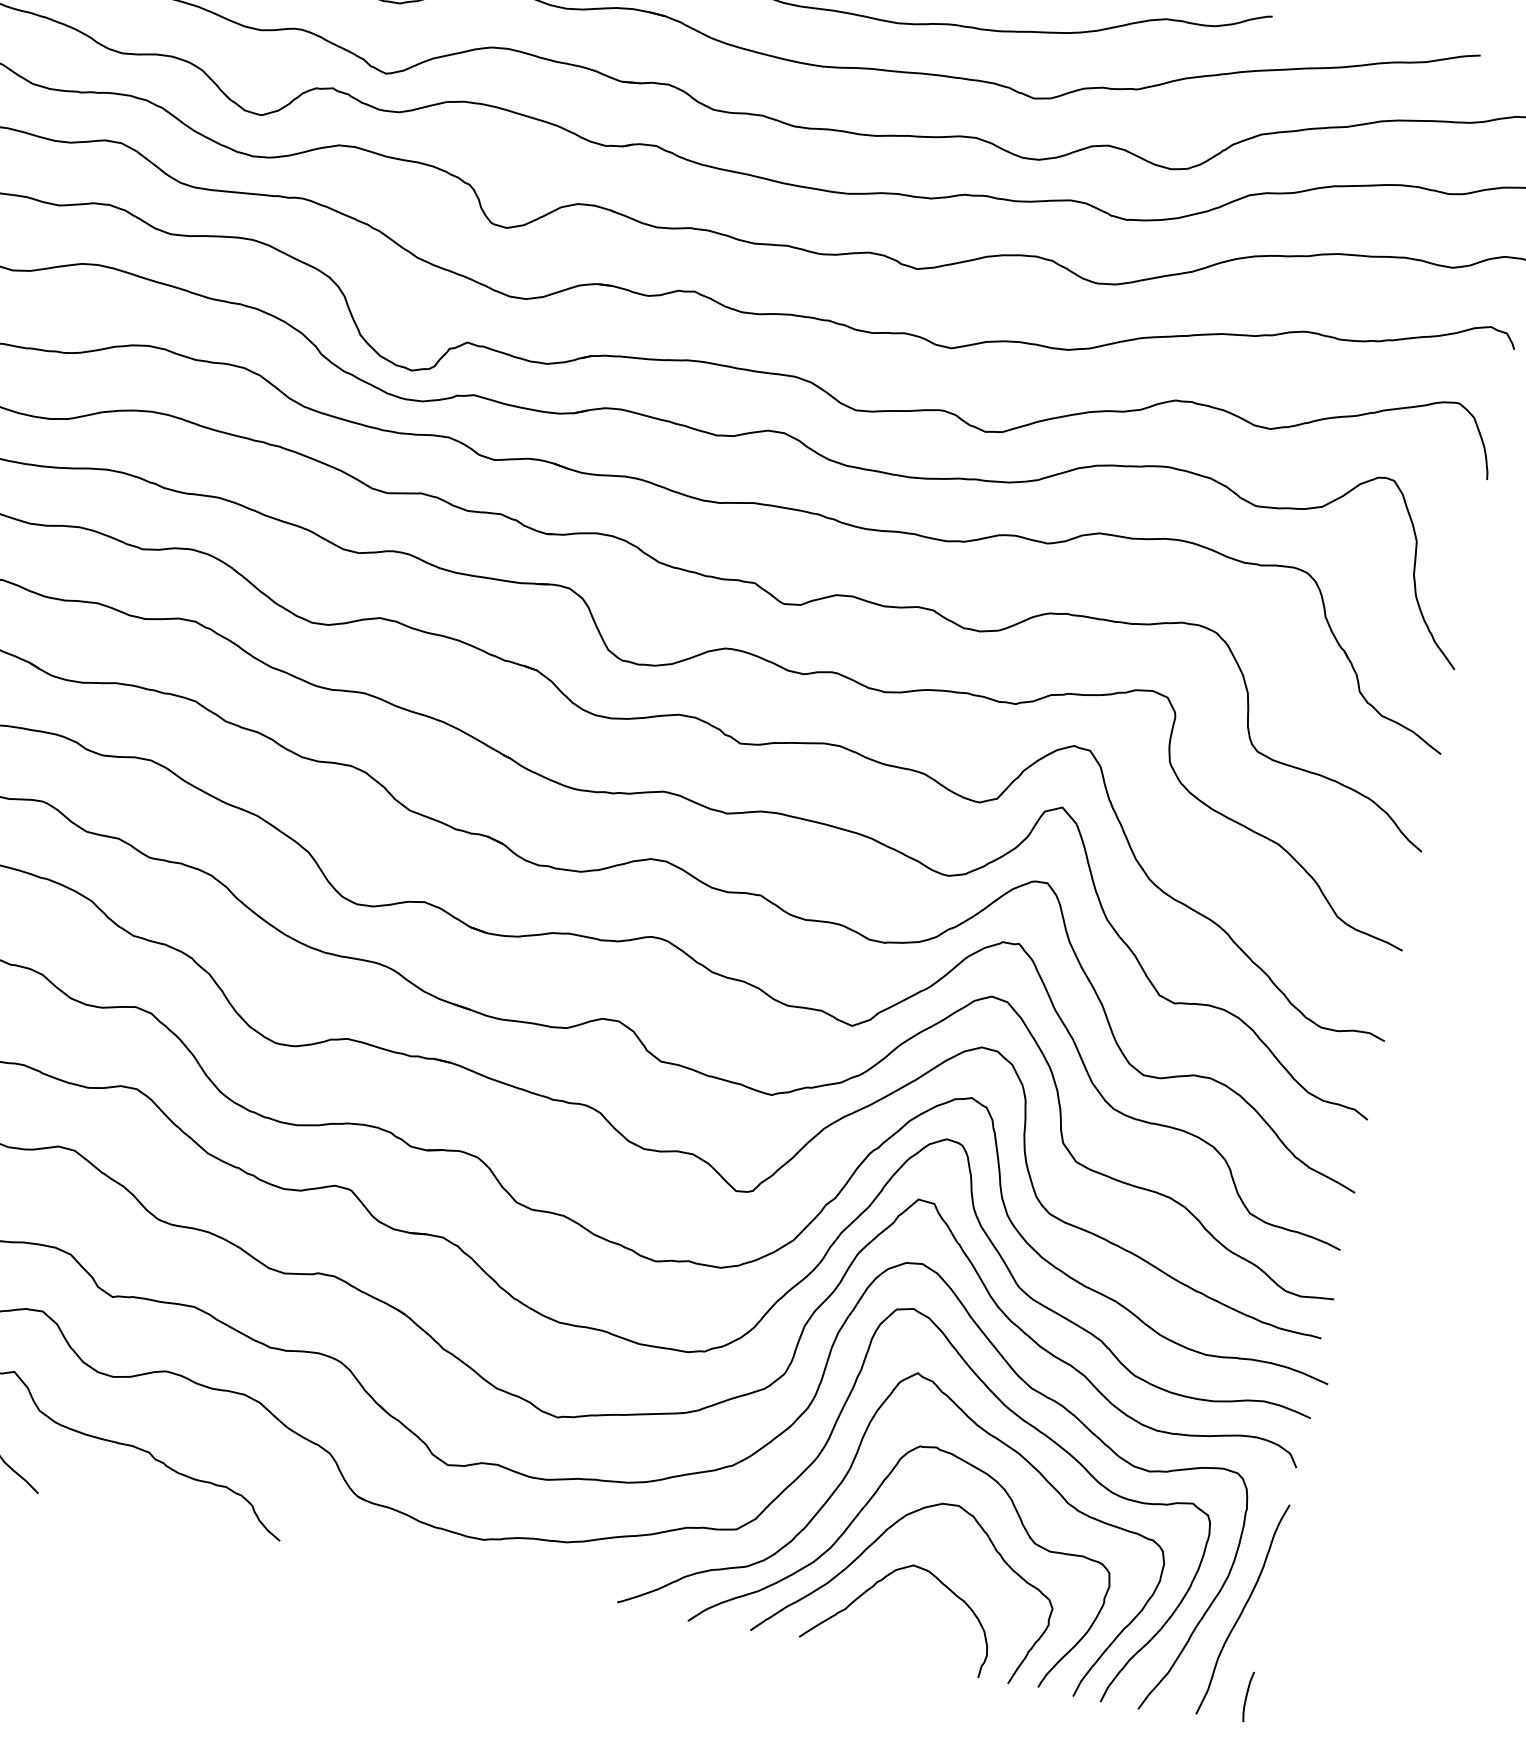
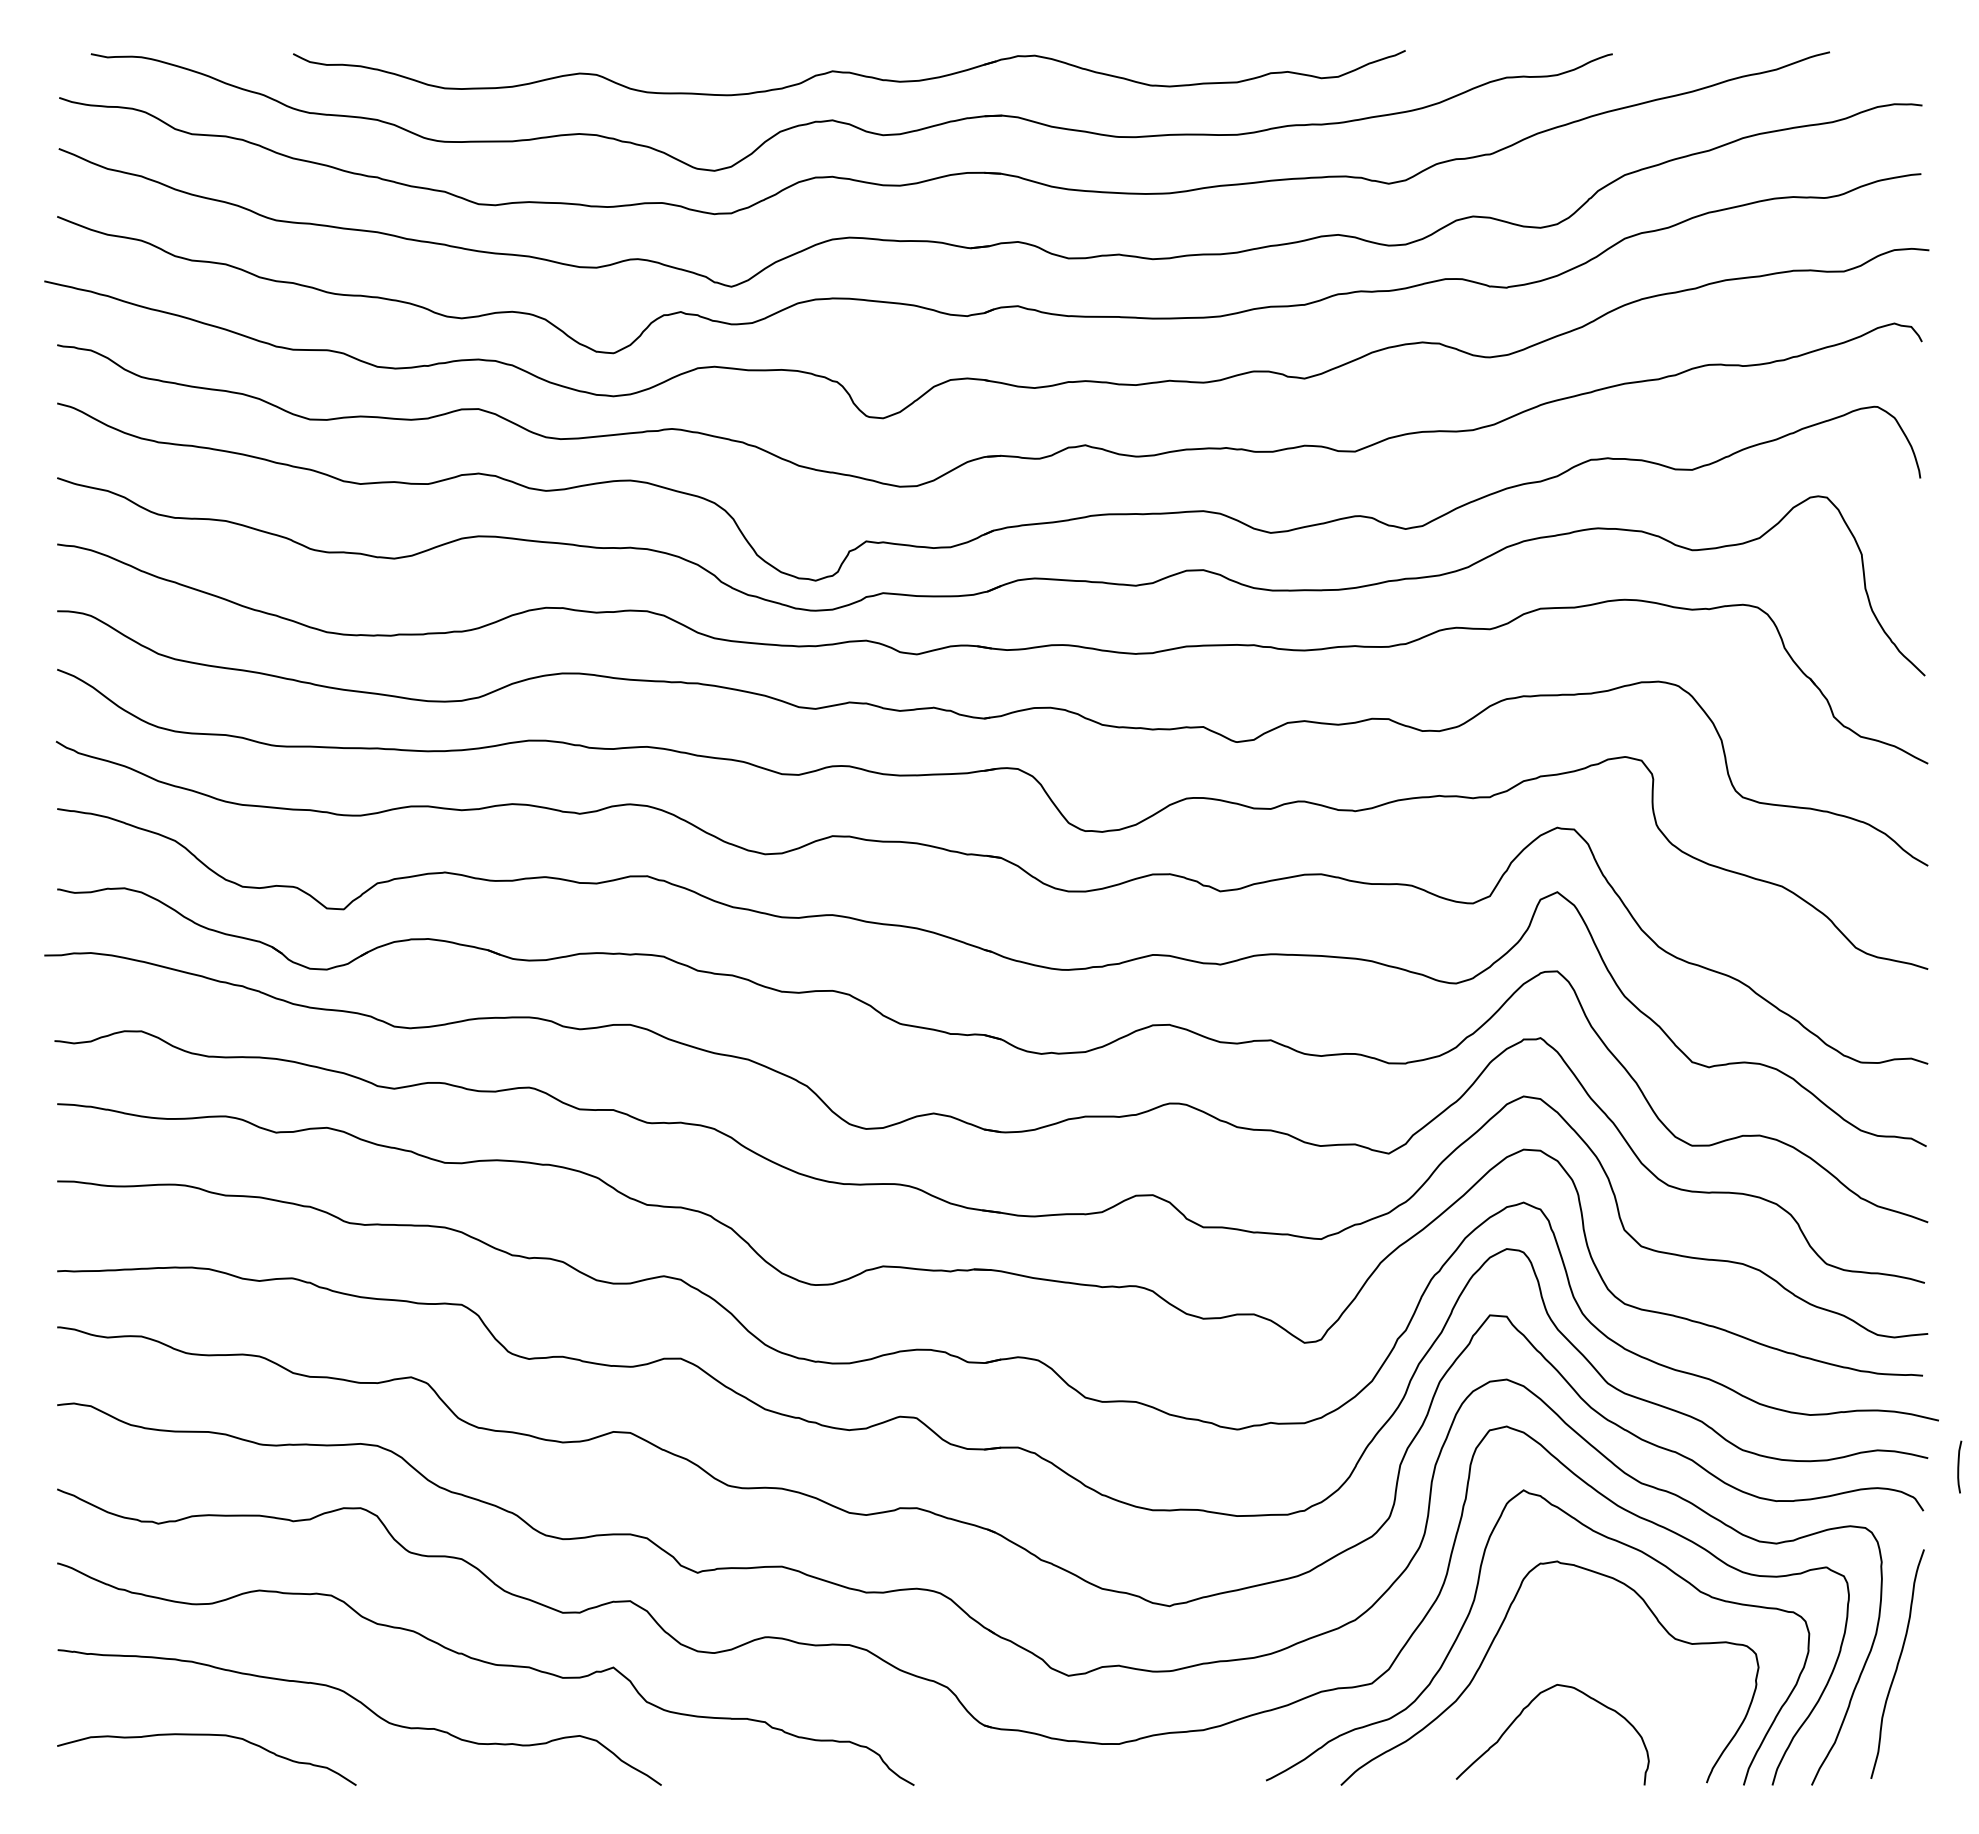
curve: (874, 1543) -> (1513, 1670), removed
curve: (1247, 1696) -> (1959, 1466), moved

